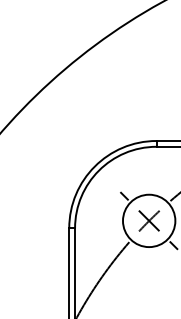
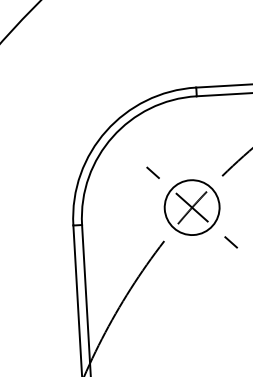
circle: (148, 220) -> (191, 207), size x0.7

